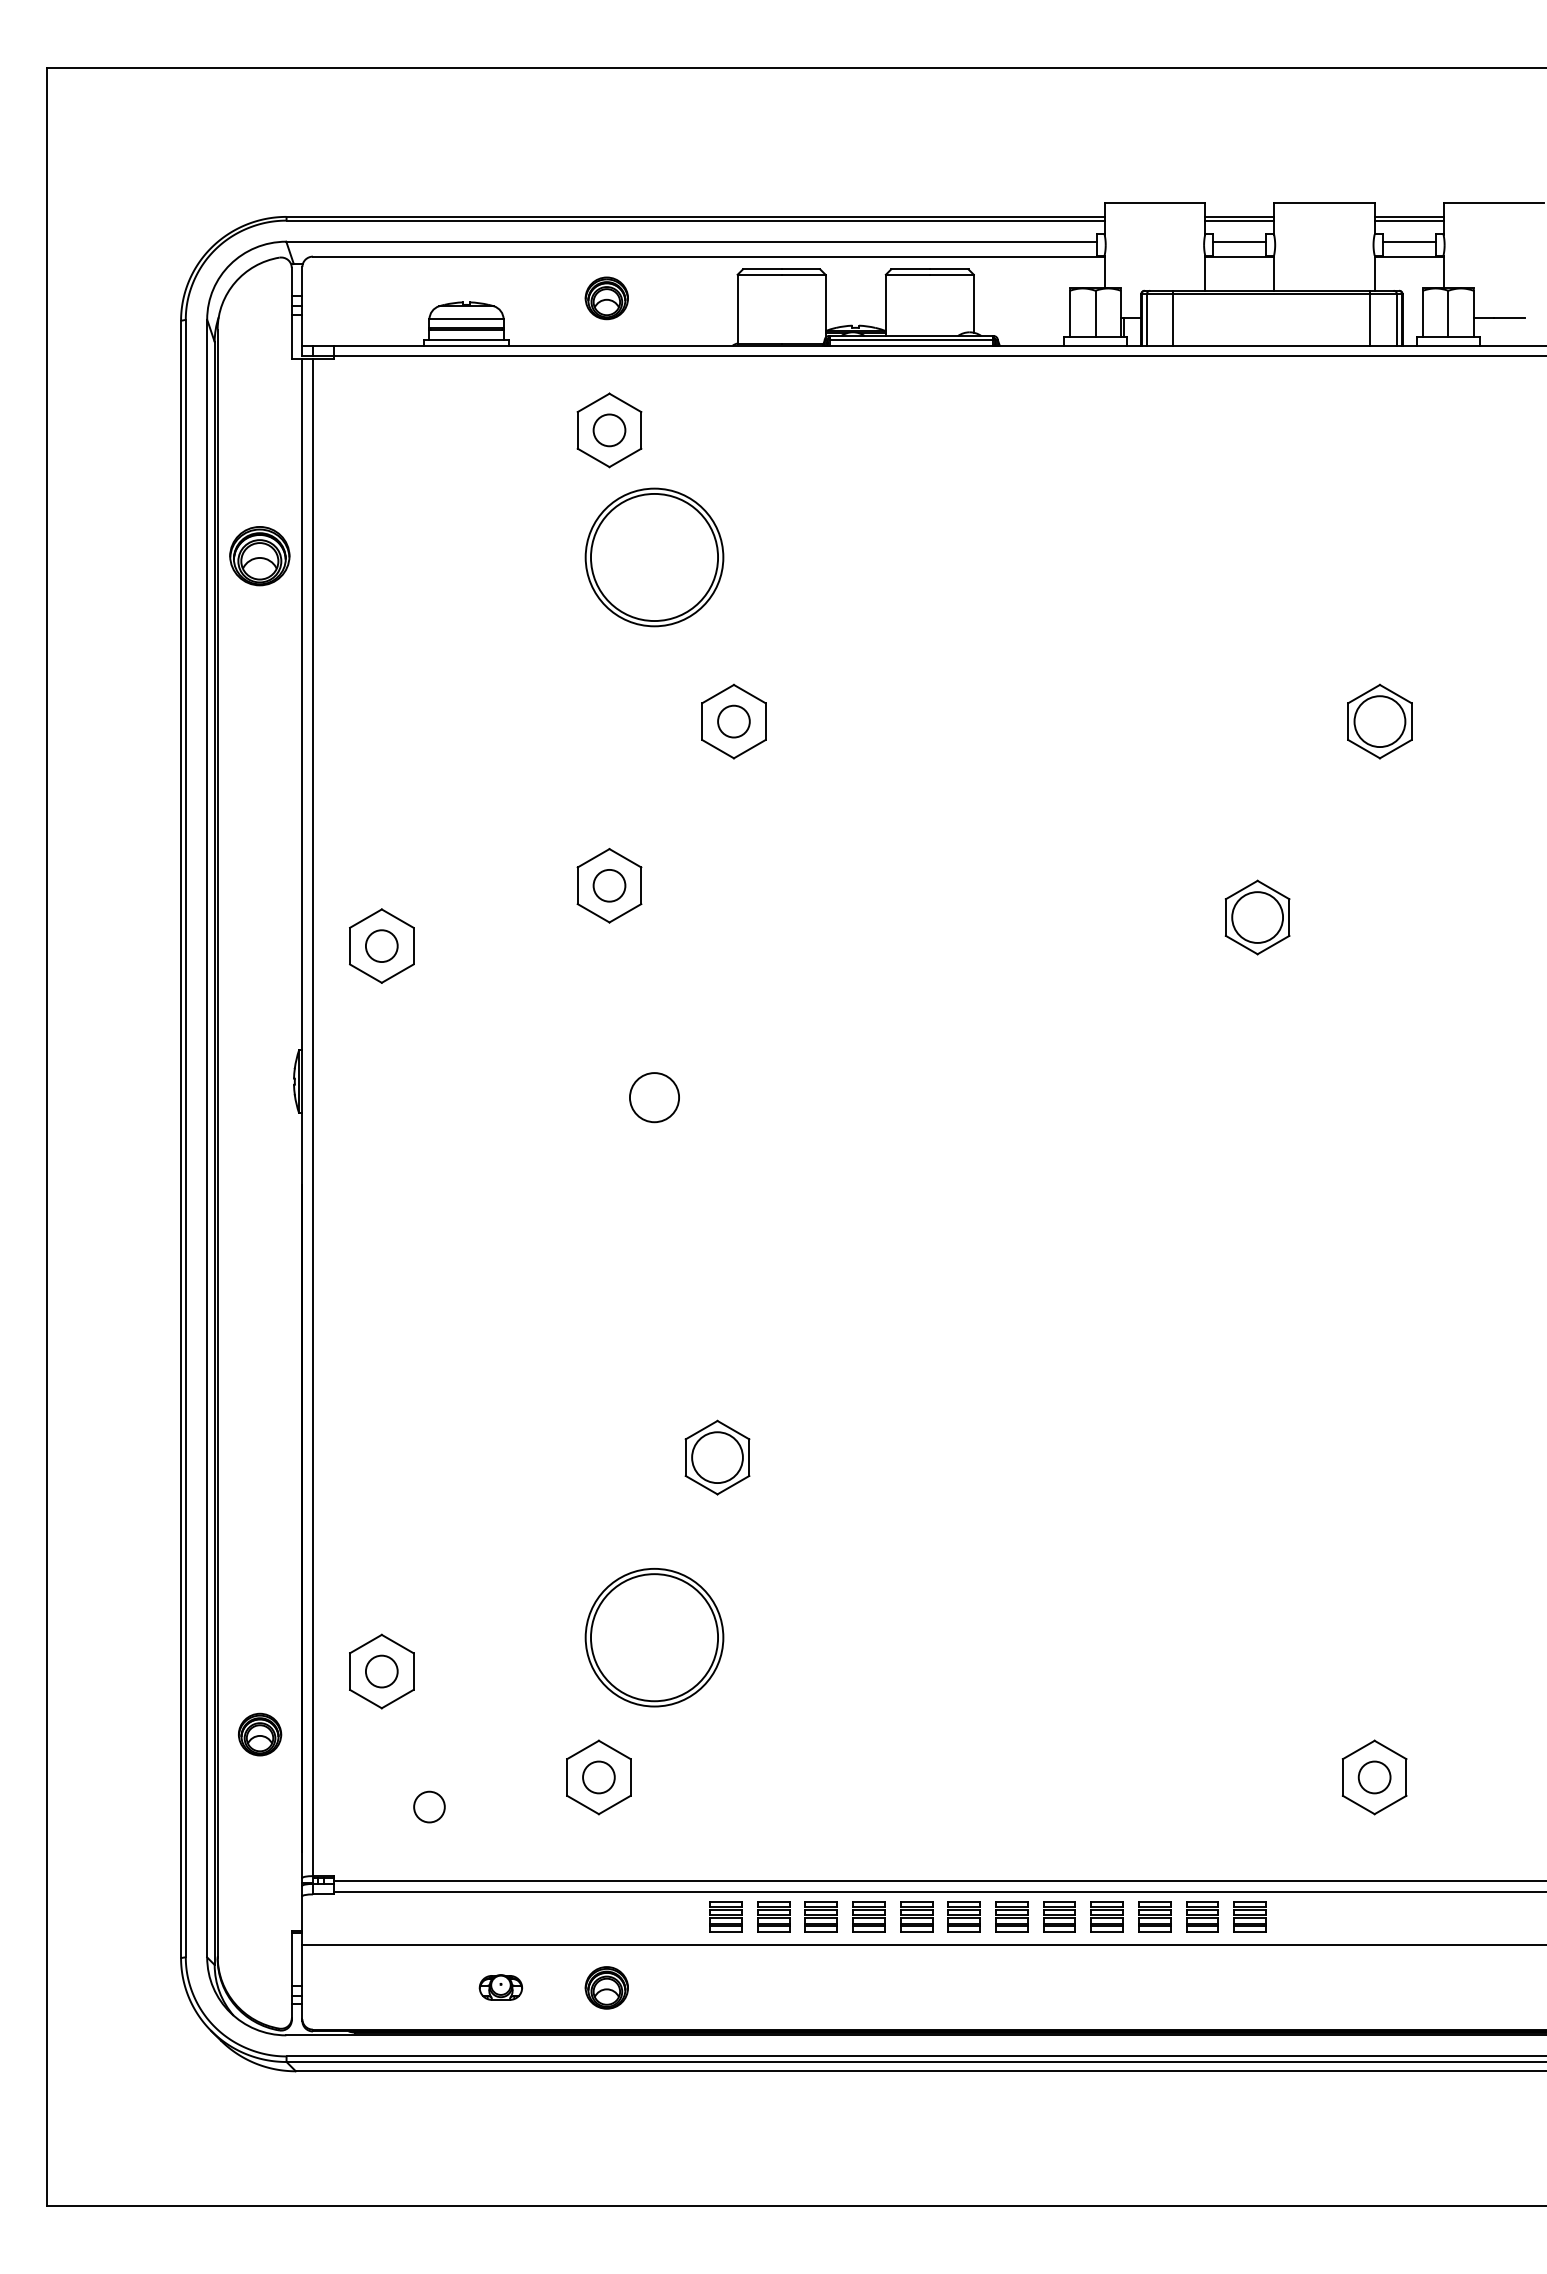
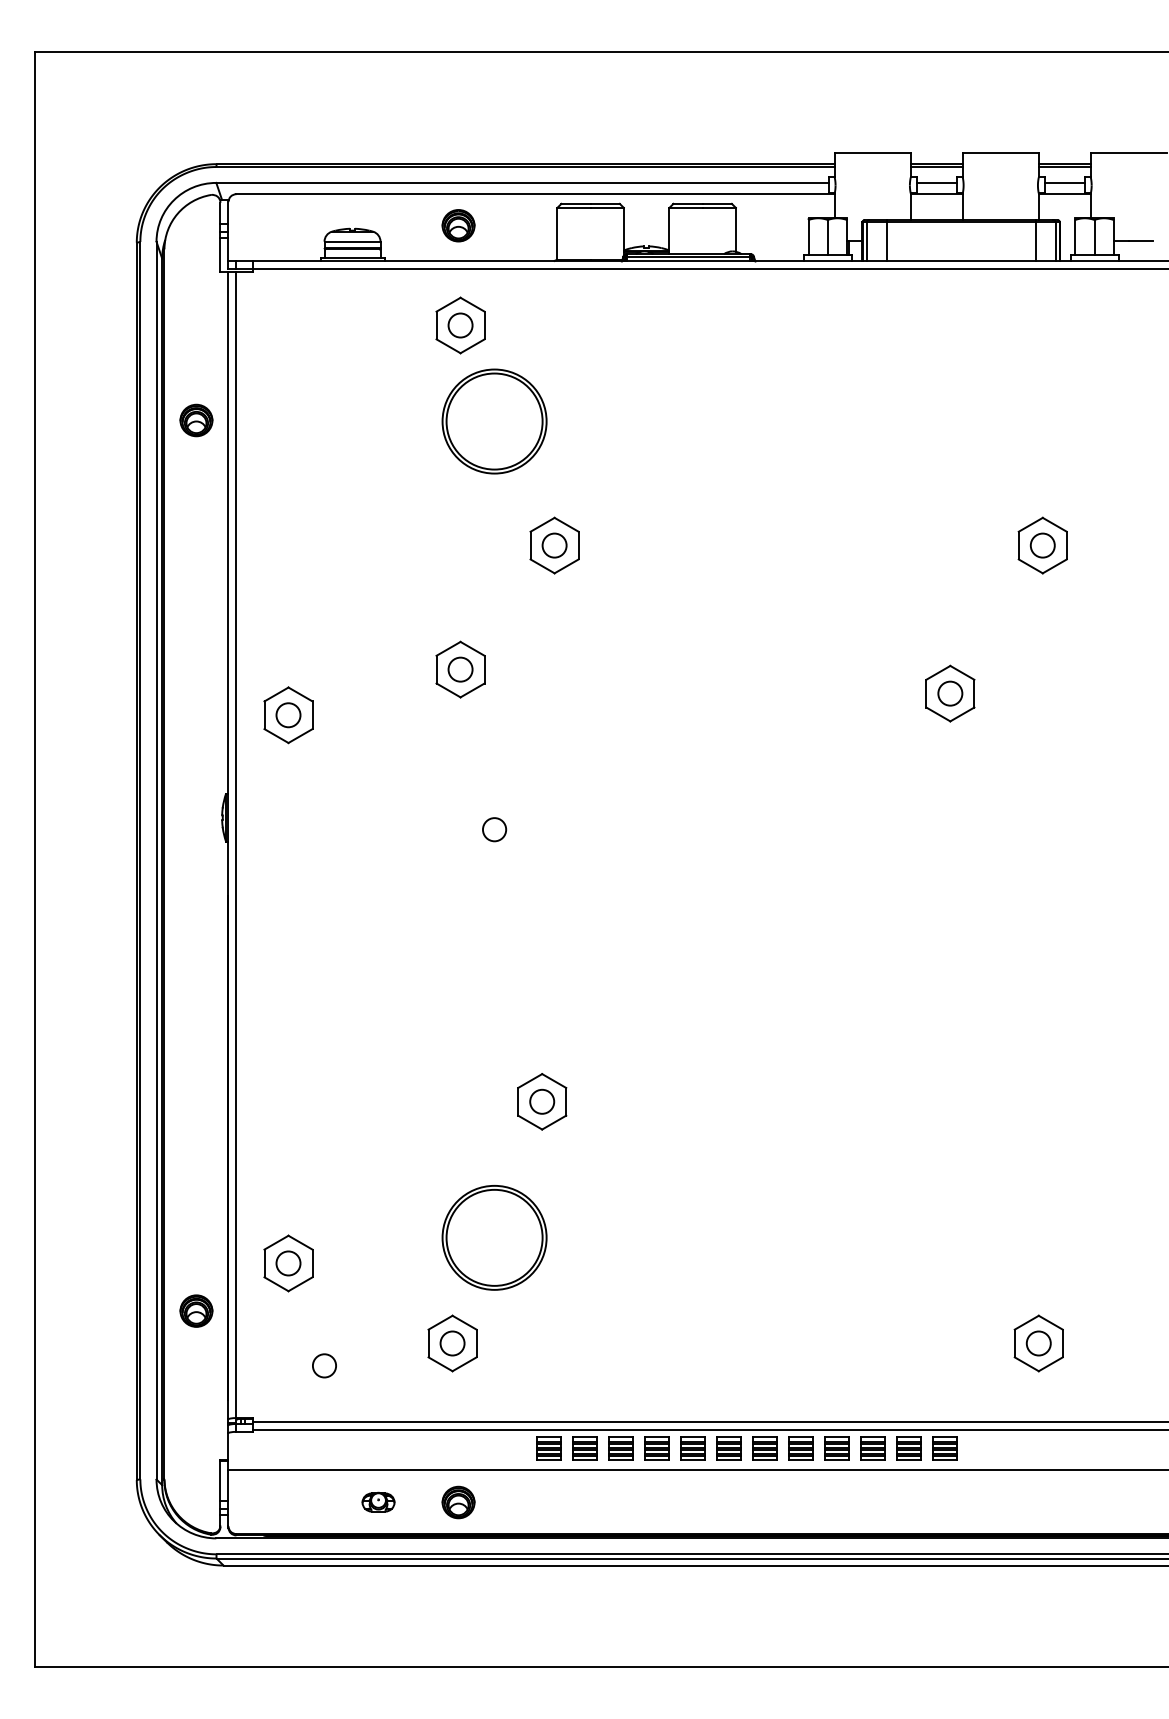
part: (260, 555) -> (196, 420), size x0.71
circle: (1379, 721) -> (1042, 545), size x0.62
circle: (1257, 917) -> (950, 693), size x0.62
circle: (654, 1097) -> (494, 829), size x0.62
circle: (717, 1457) -> (542, 1101), size x0.62

